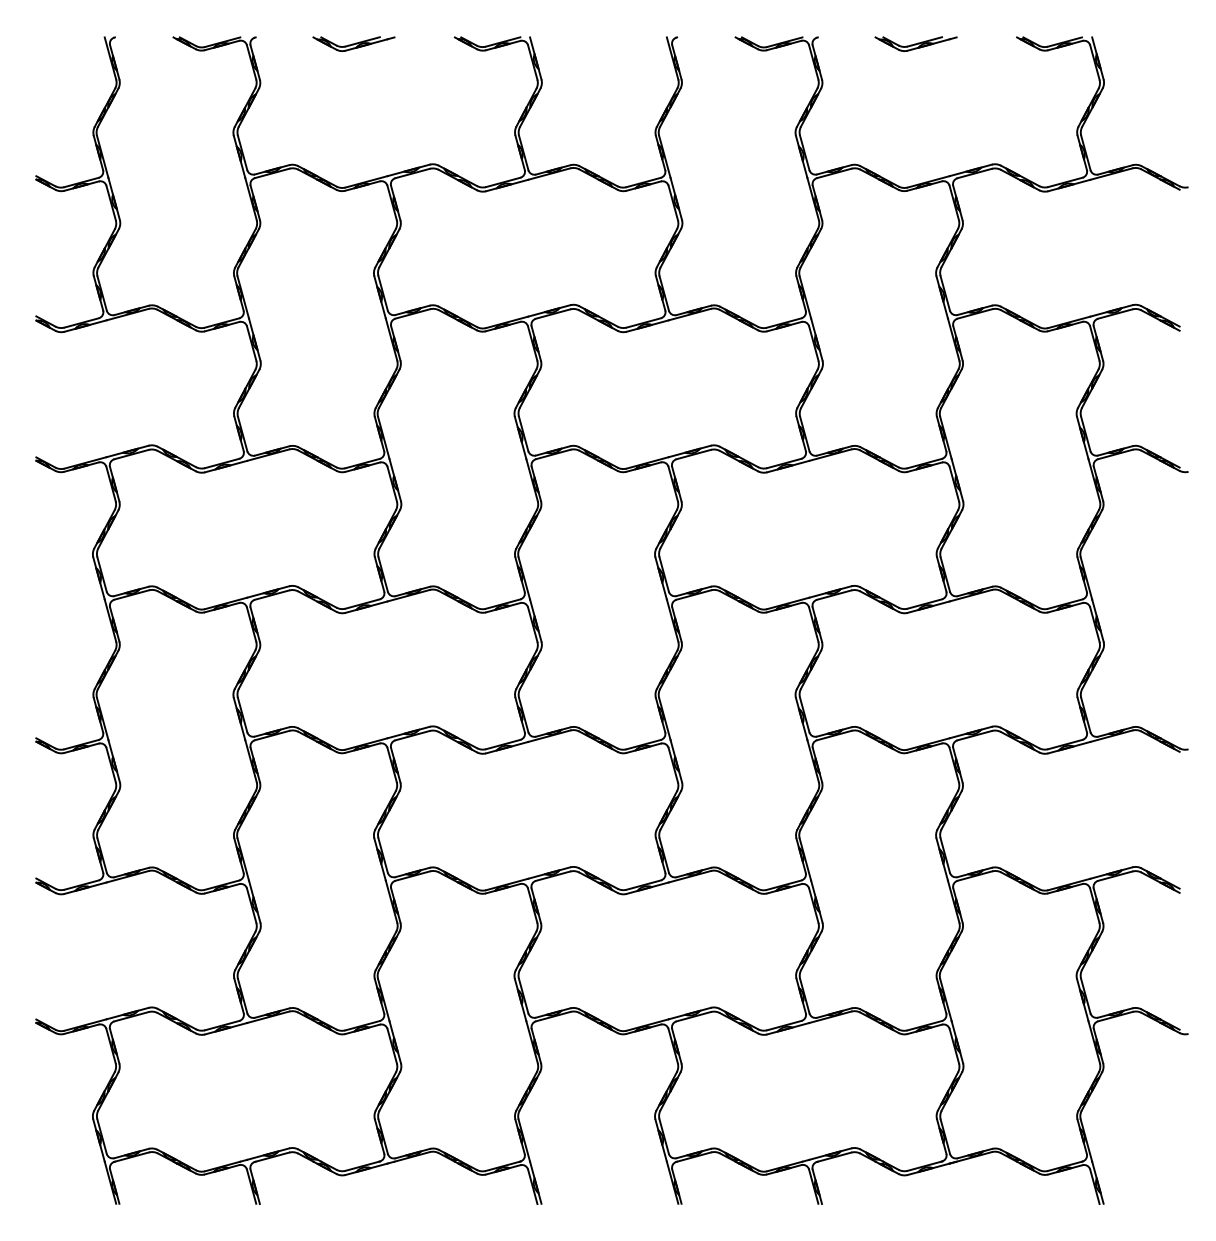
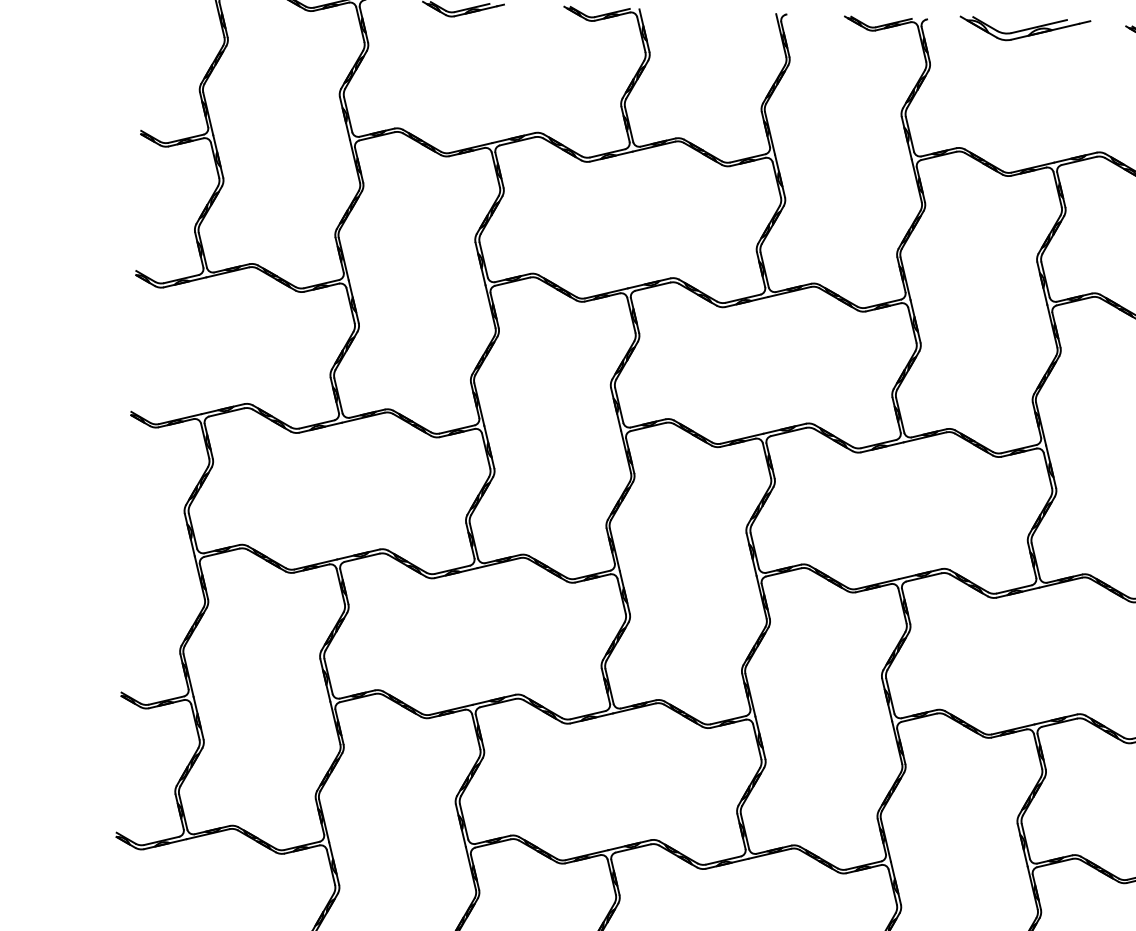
part: (915, 43) -> (1024, 28), size x1.6

